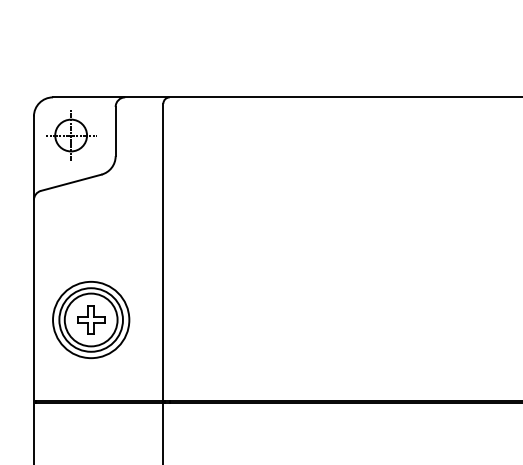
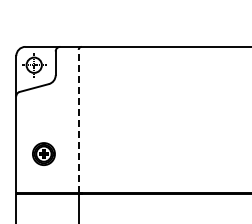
line: (162, 252) -> (78, 121), solid -> dashed
part: (90, 318) -> (43, 153), size x0.6

